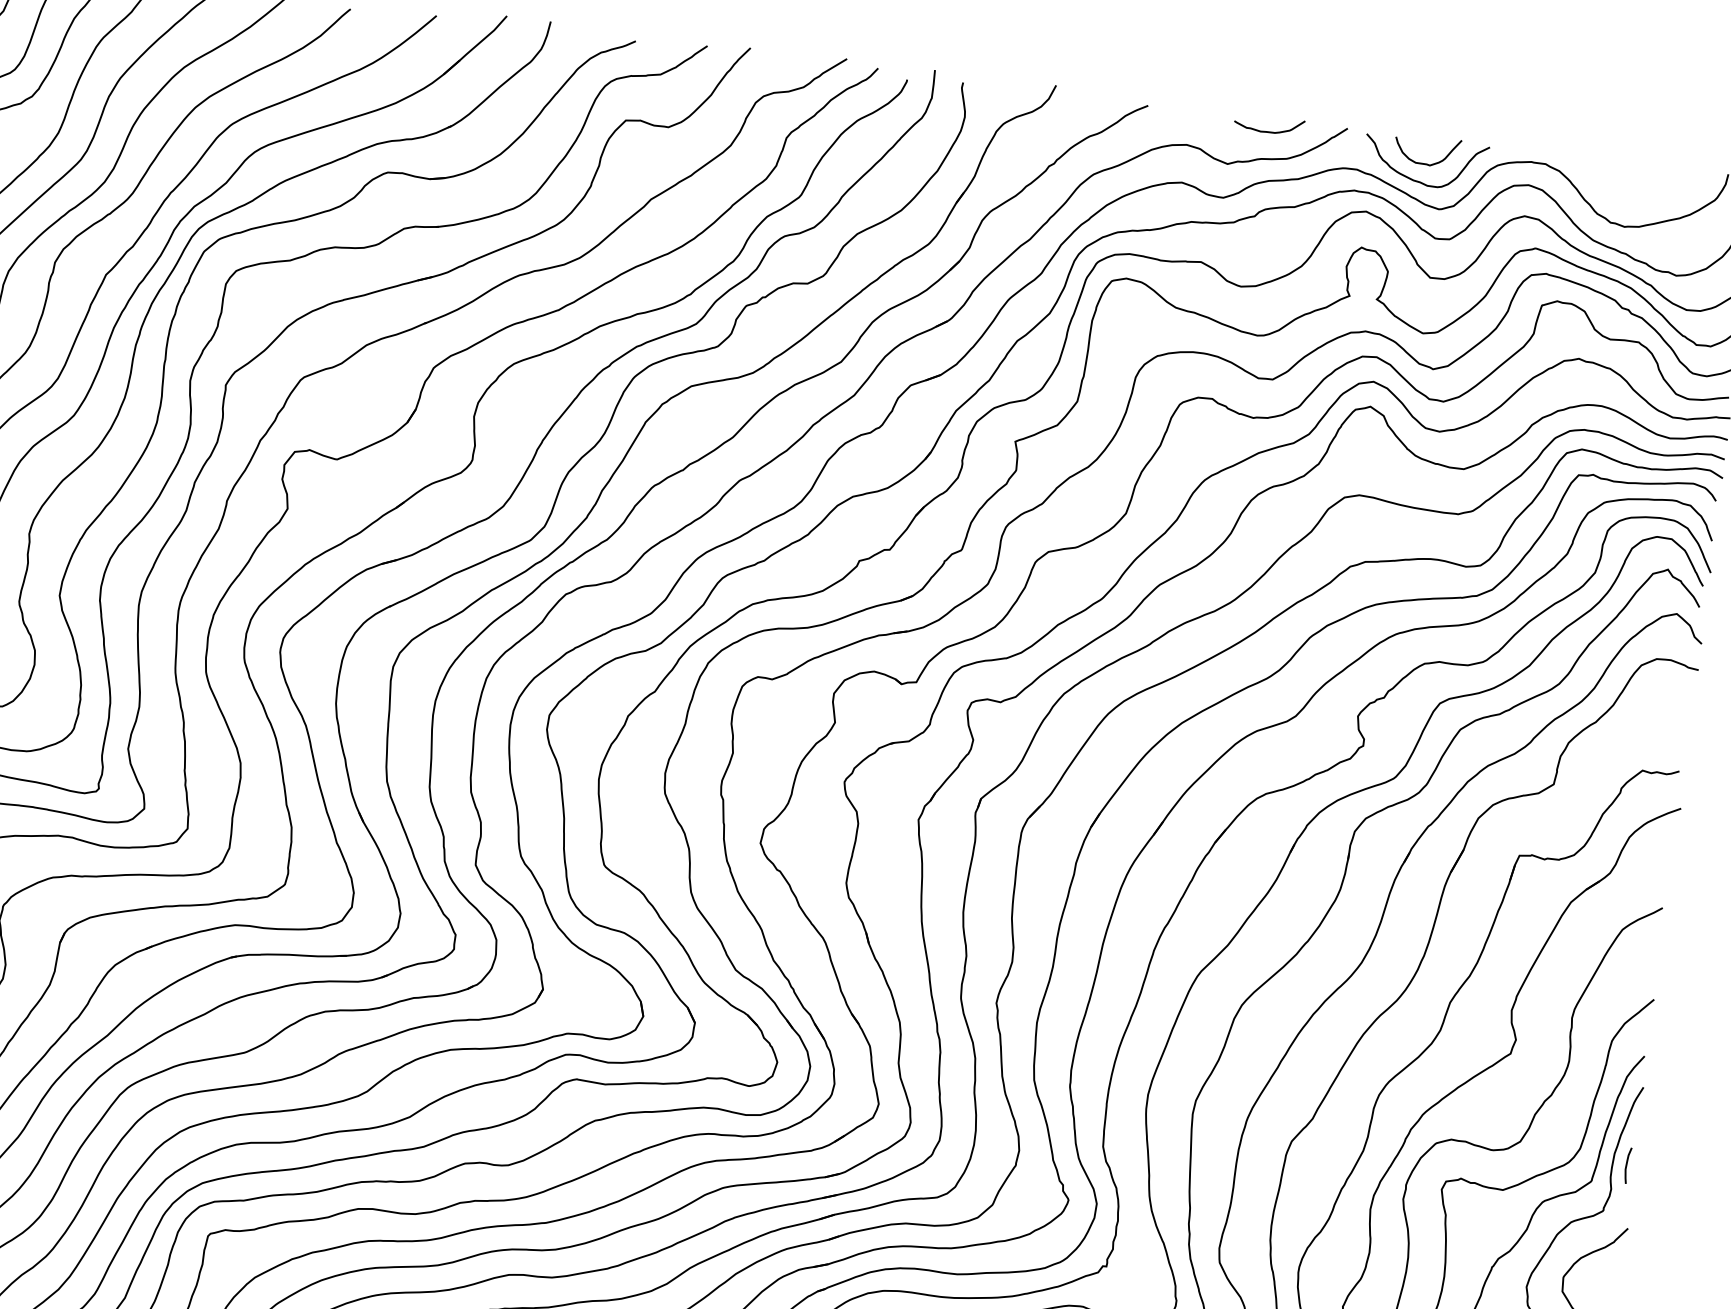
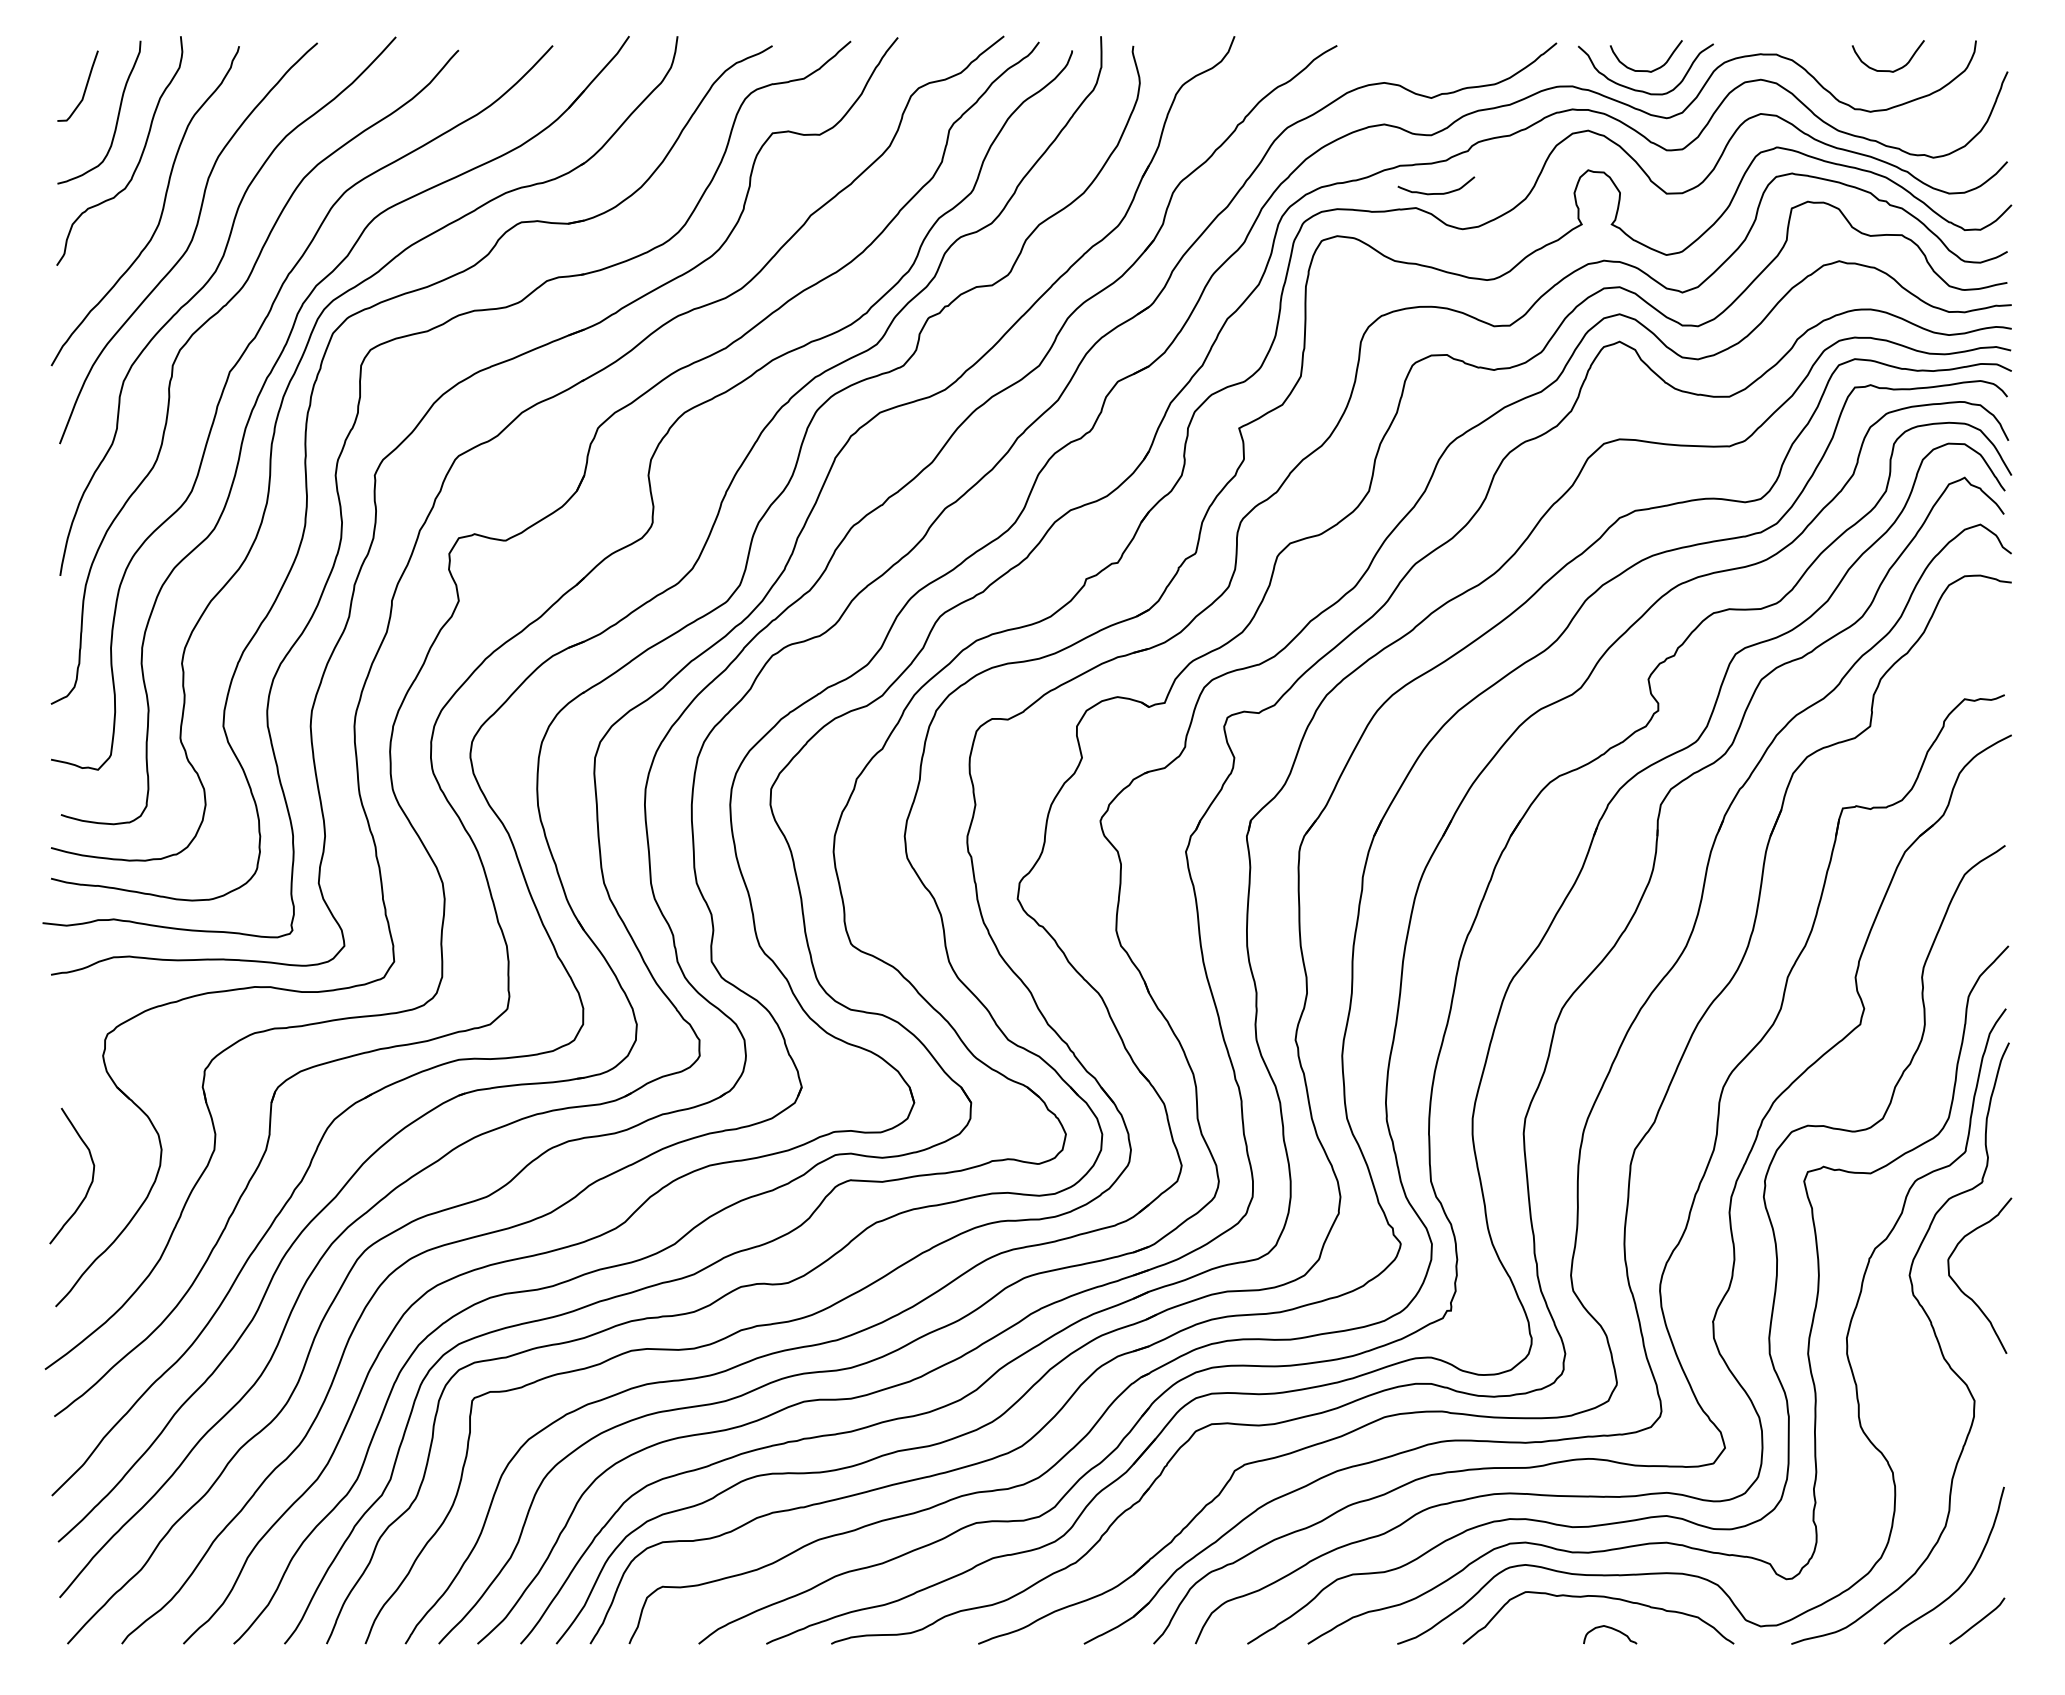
curve: (1268, 131) -> (1436, 193), moved
curve: (1644, 191) -> (1887, 70), added
curve: (1627, 1165) -> (2002, 1129), removed

